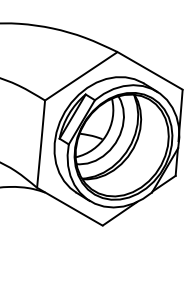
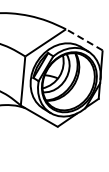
line: (148, 70) -> (83, 39), solid -> dashed

